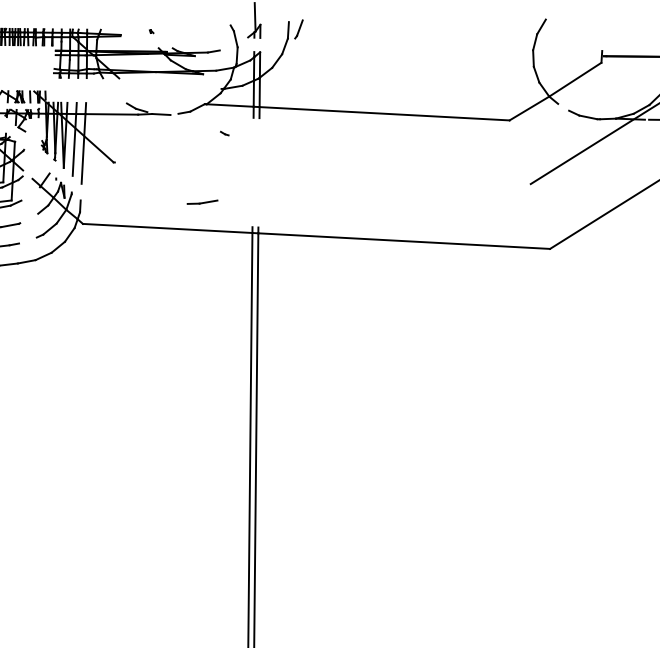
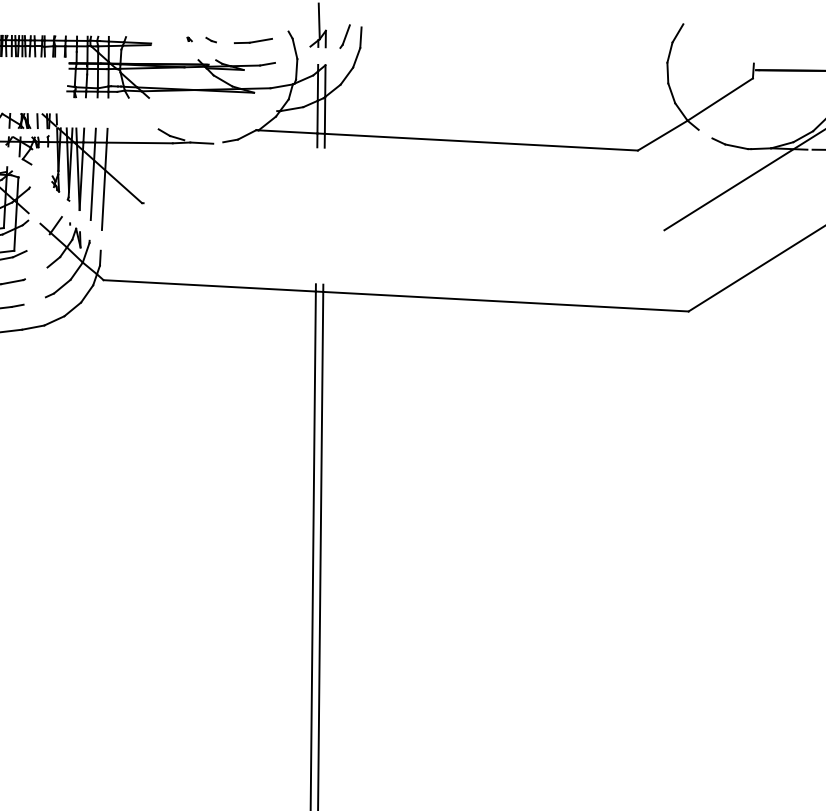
line: (298, 29) -> (344, 36), moved
part: (224, 133) -> (210, 39), moved
part: (202, 201) -> (253, 40), moved

